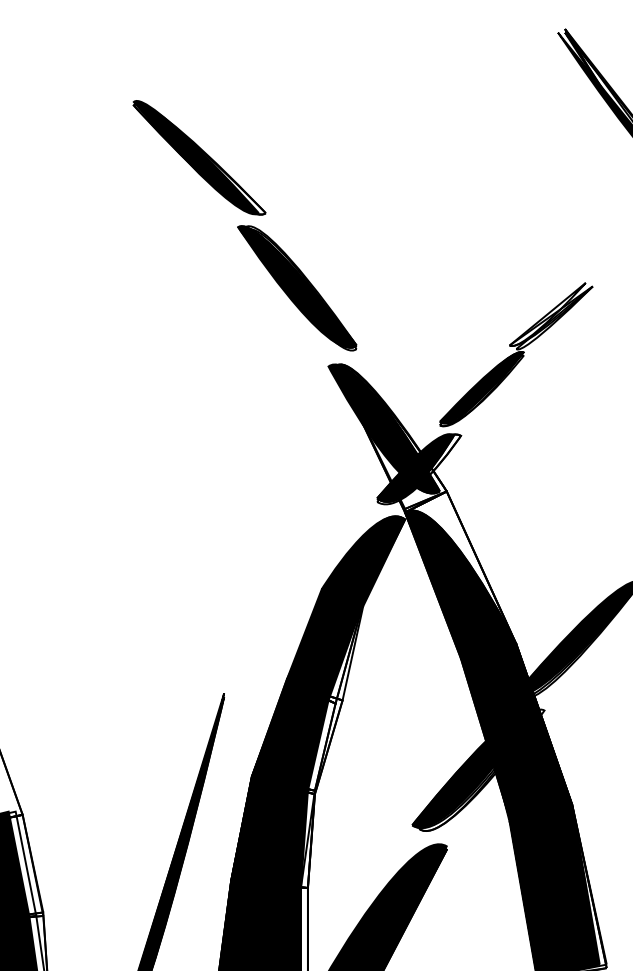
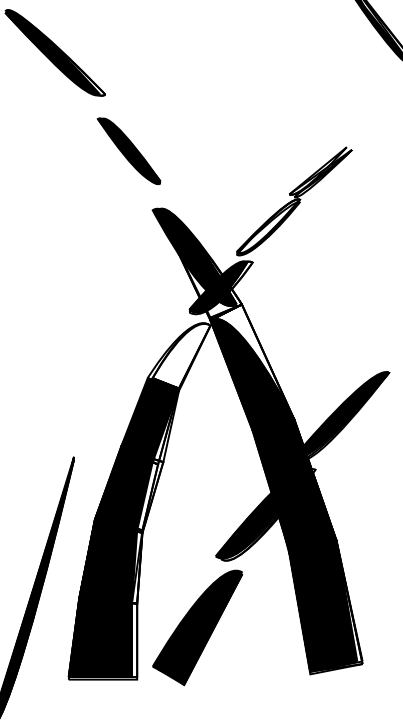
part: (297, 288) -> (129, 151), size x0.7
fill: (481, 387) -> (268, 226), removed
fill: (363, 559) -> (179, 355), removed

